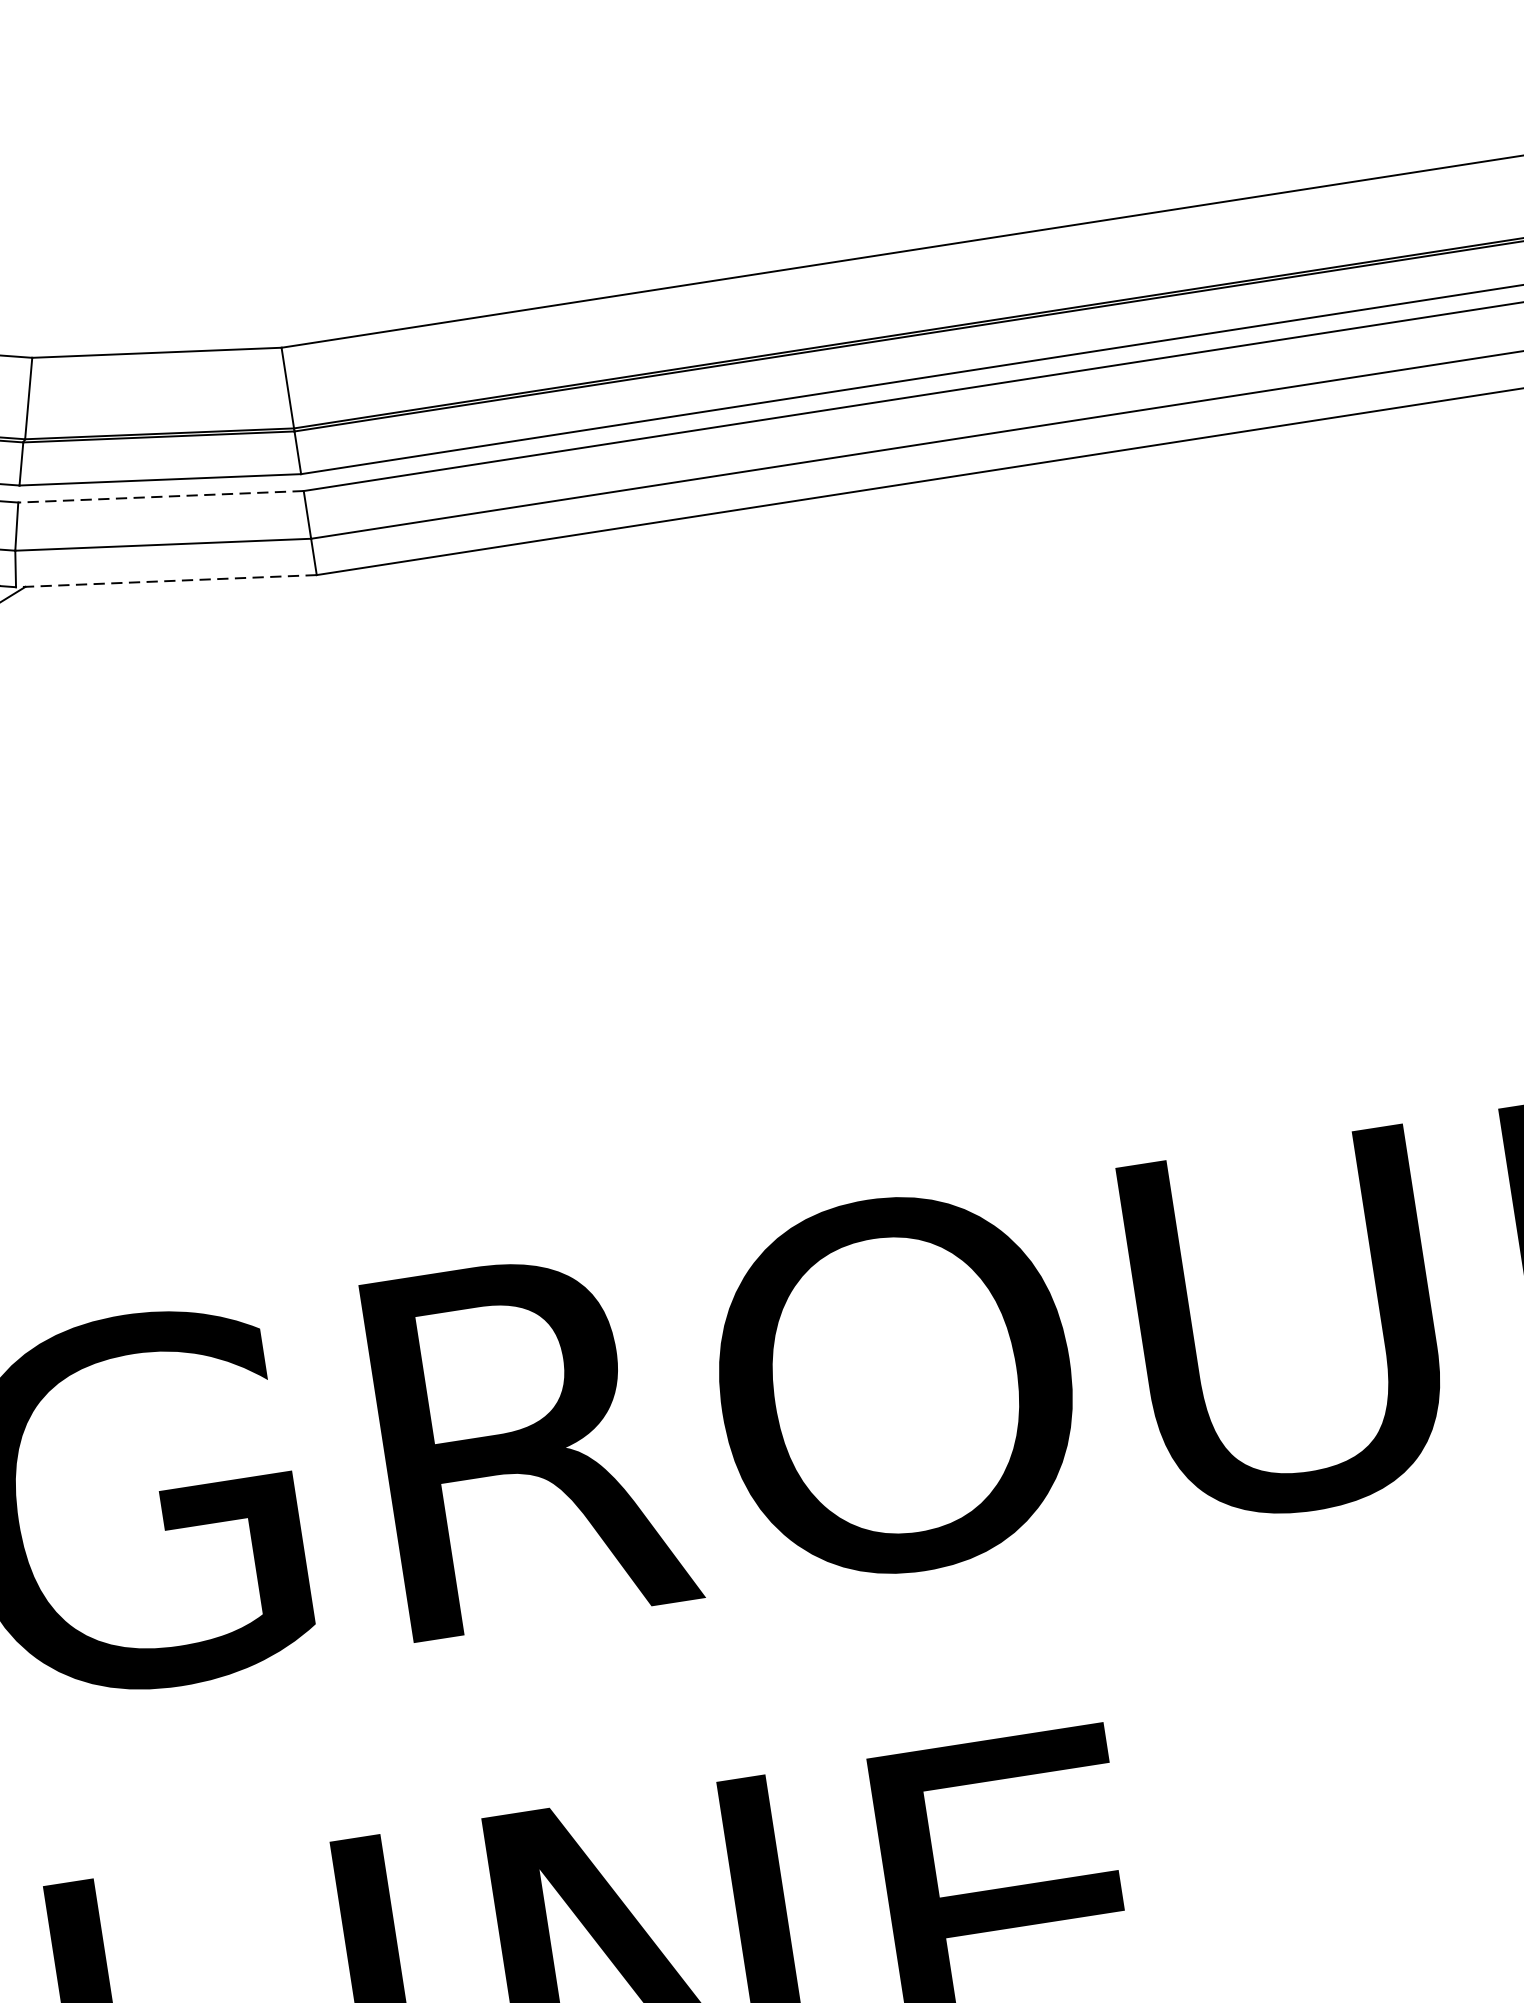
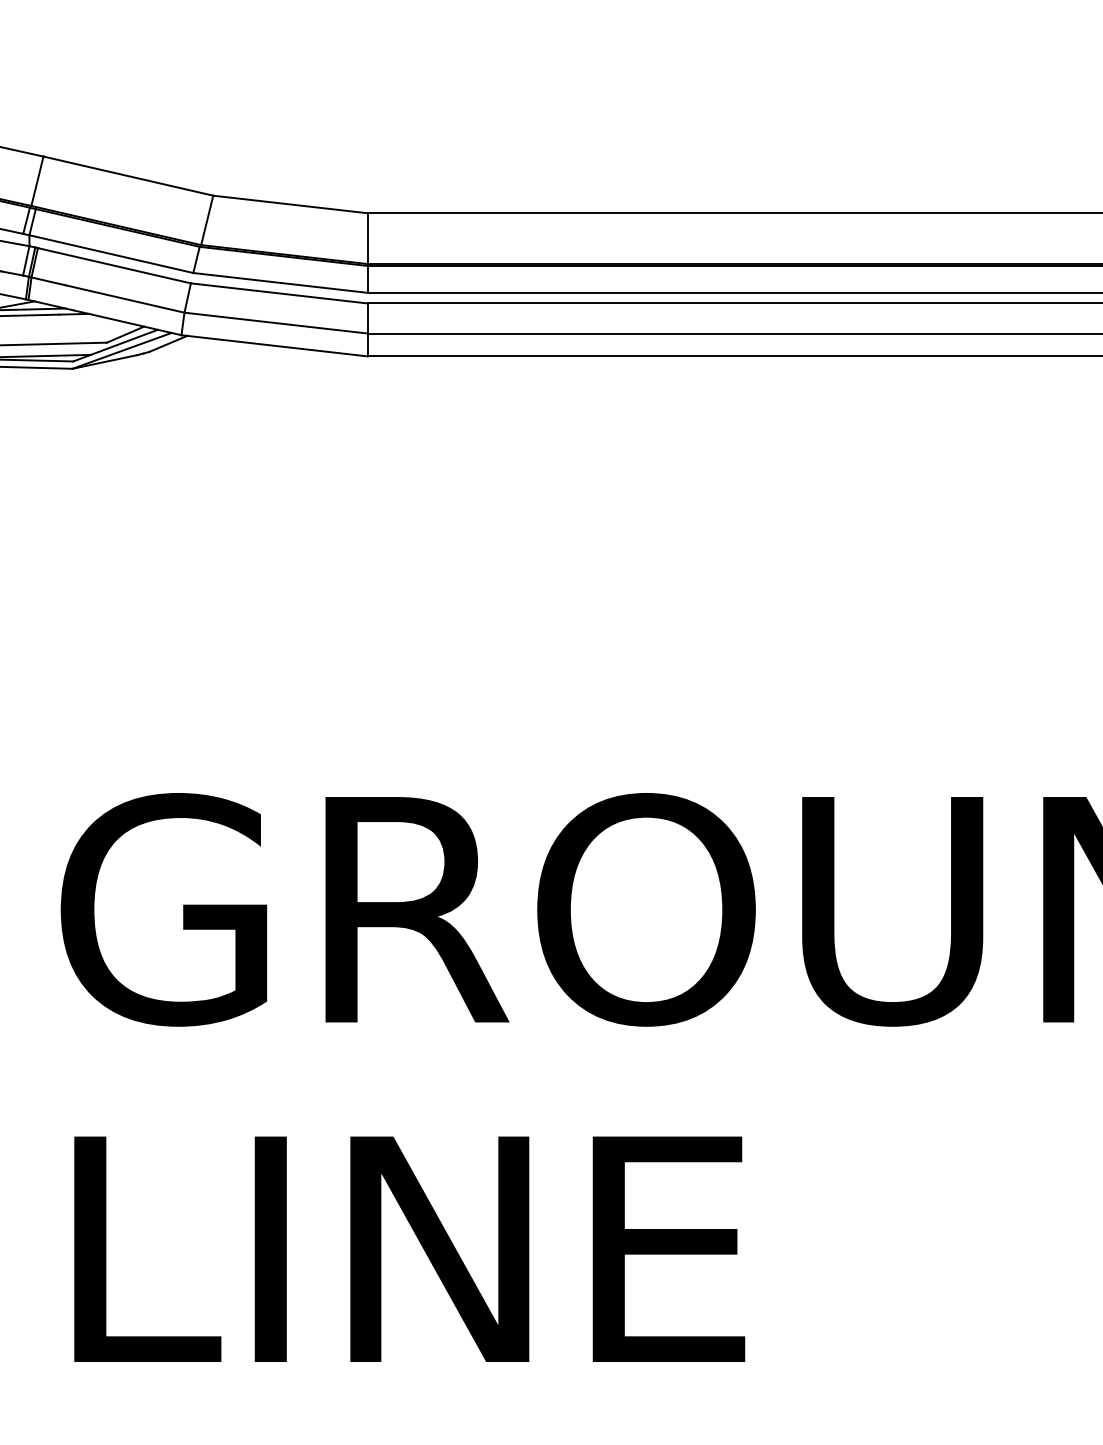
line: (161, 496) -> (279, 293), dashed -> solid
line: (166, 580) -> (274, 345), dashed -> solid

